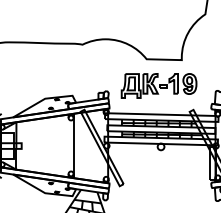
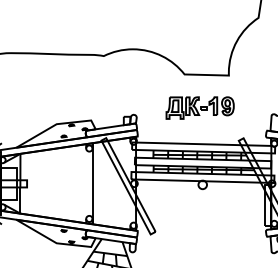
part: (158, 85) -> (199, 107), size x0.71

